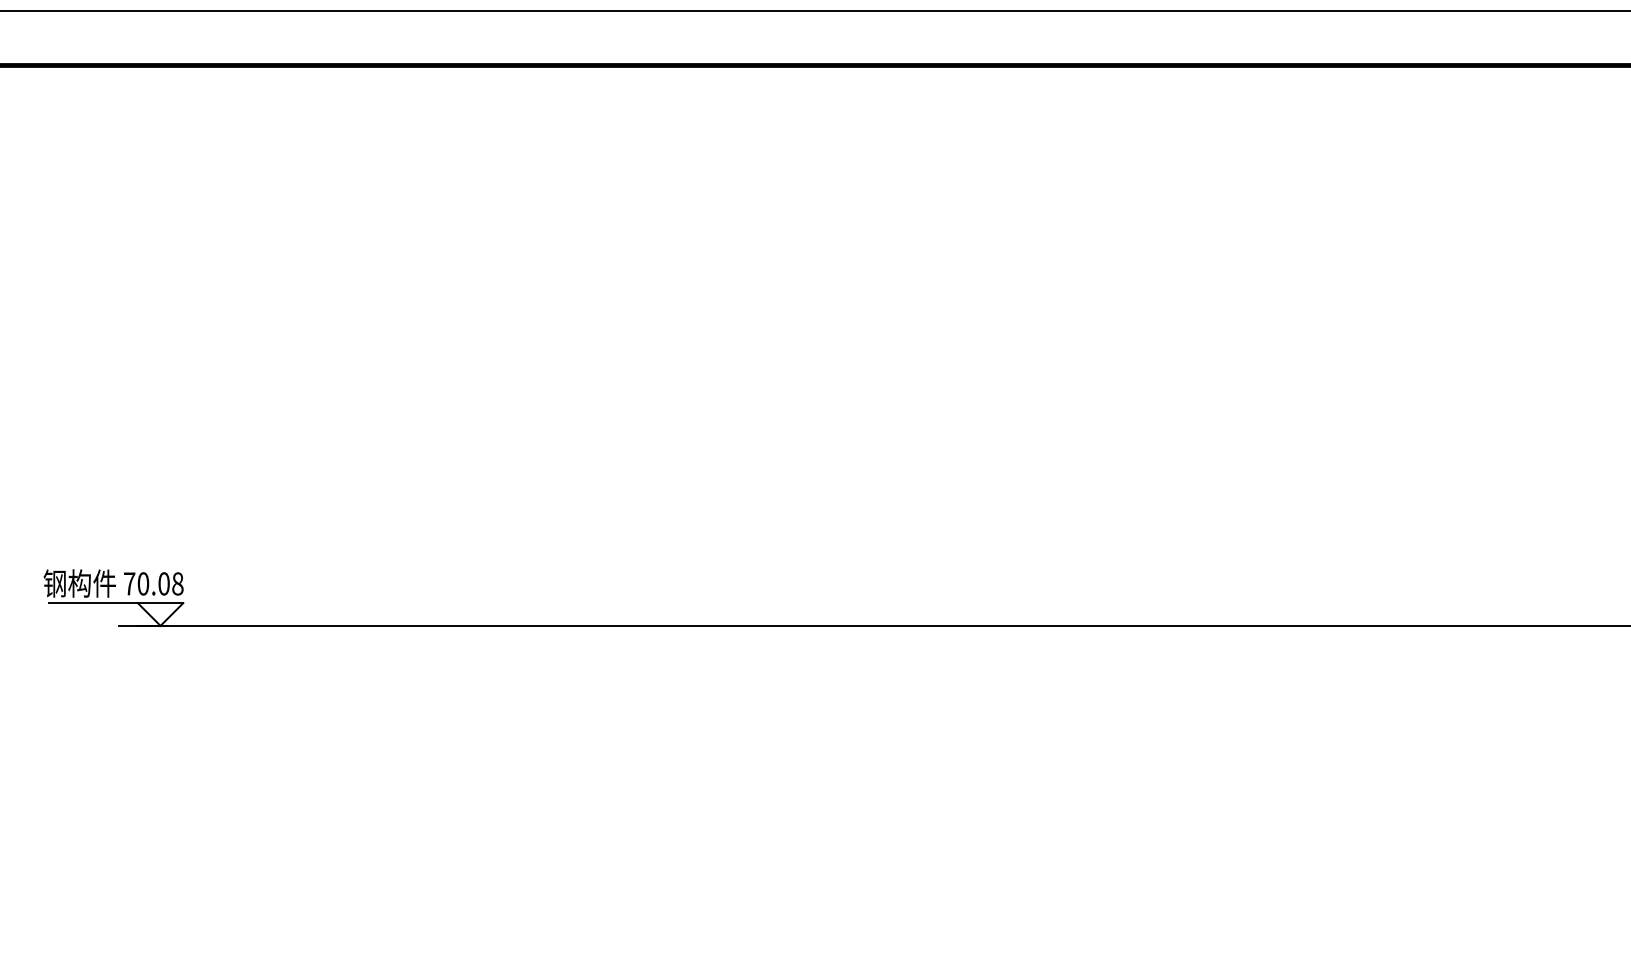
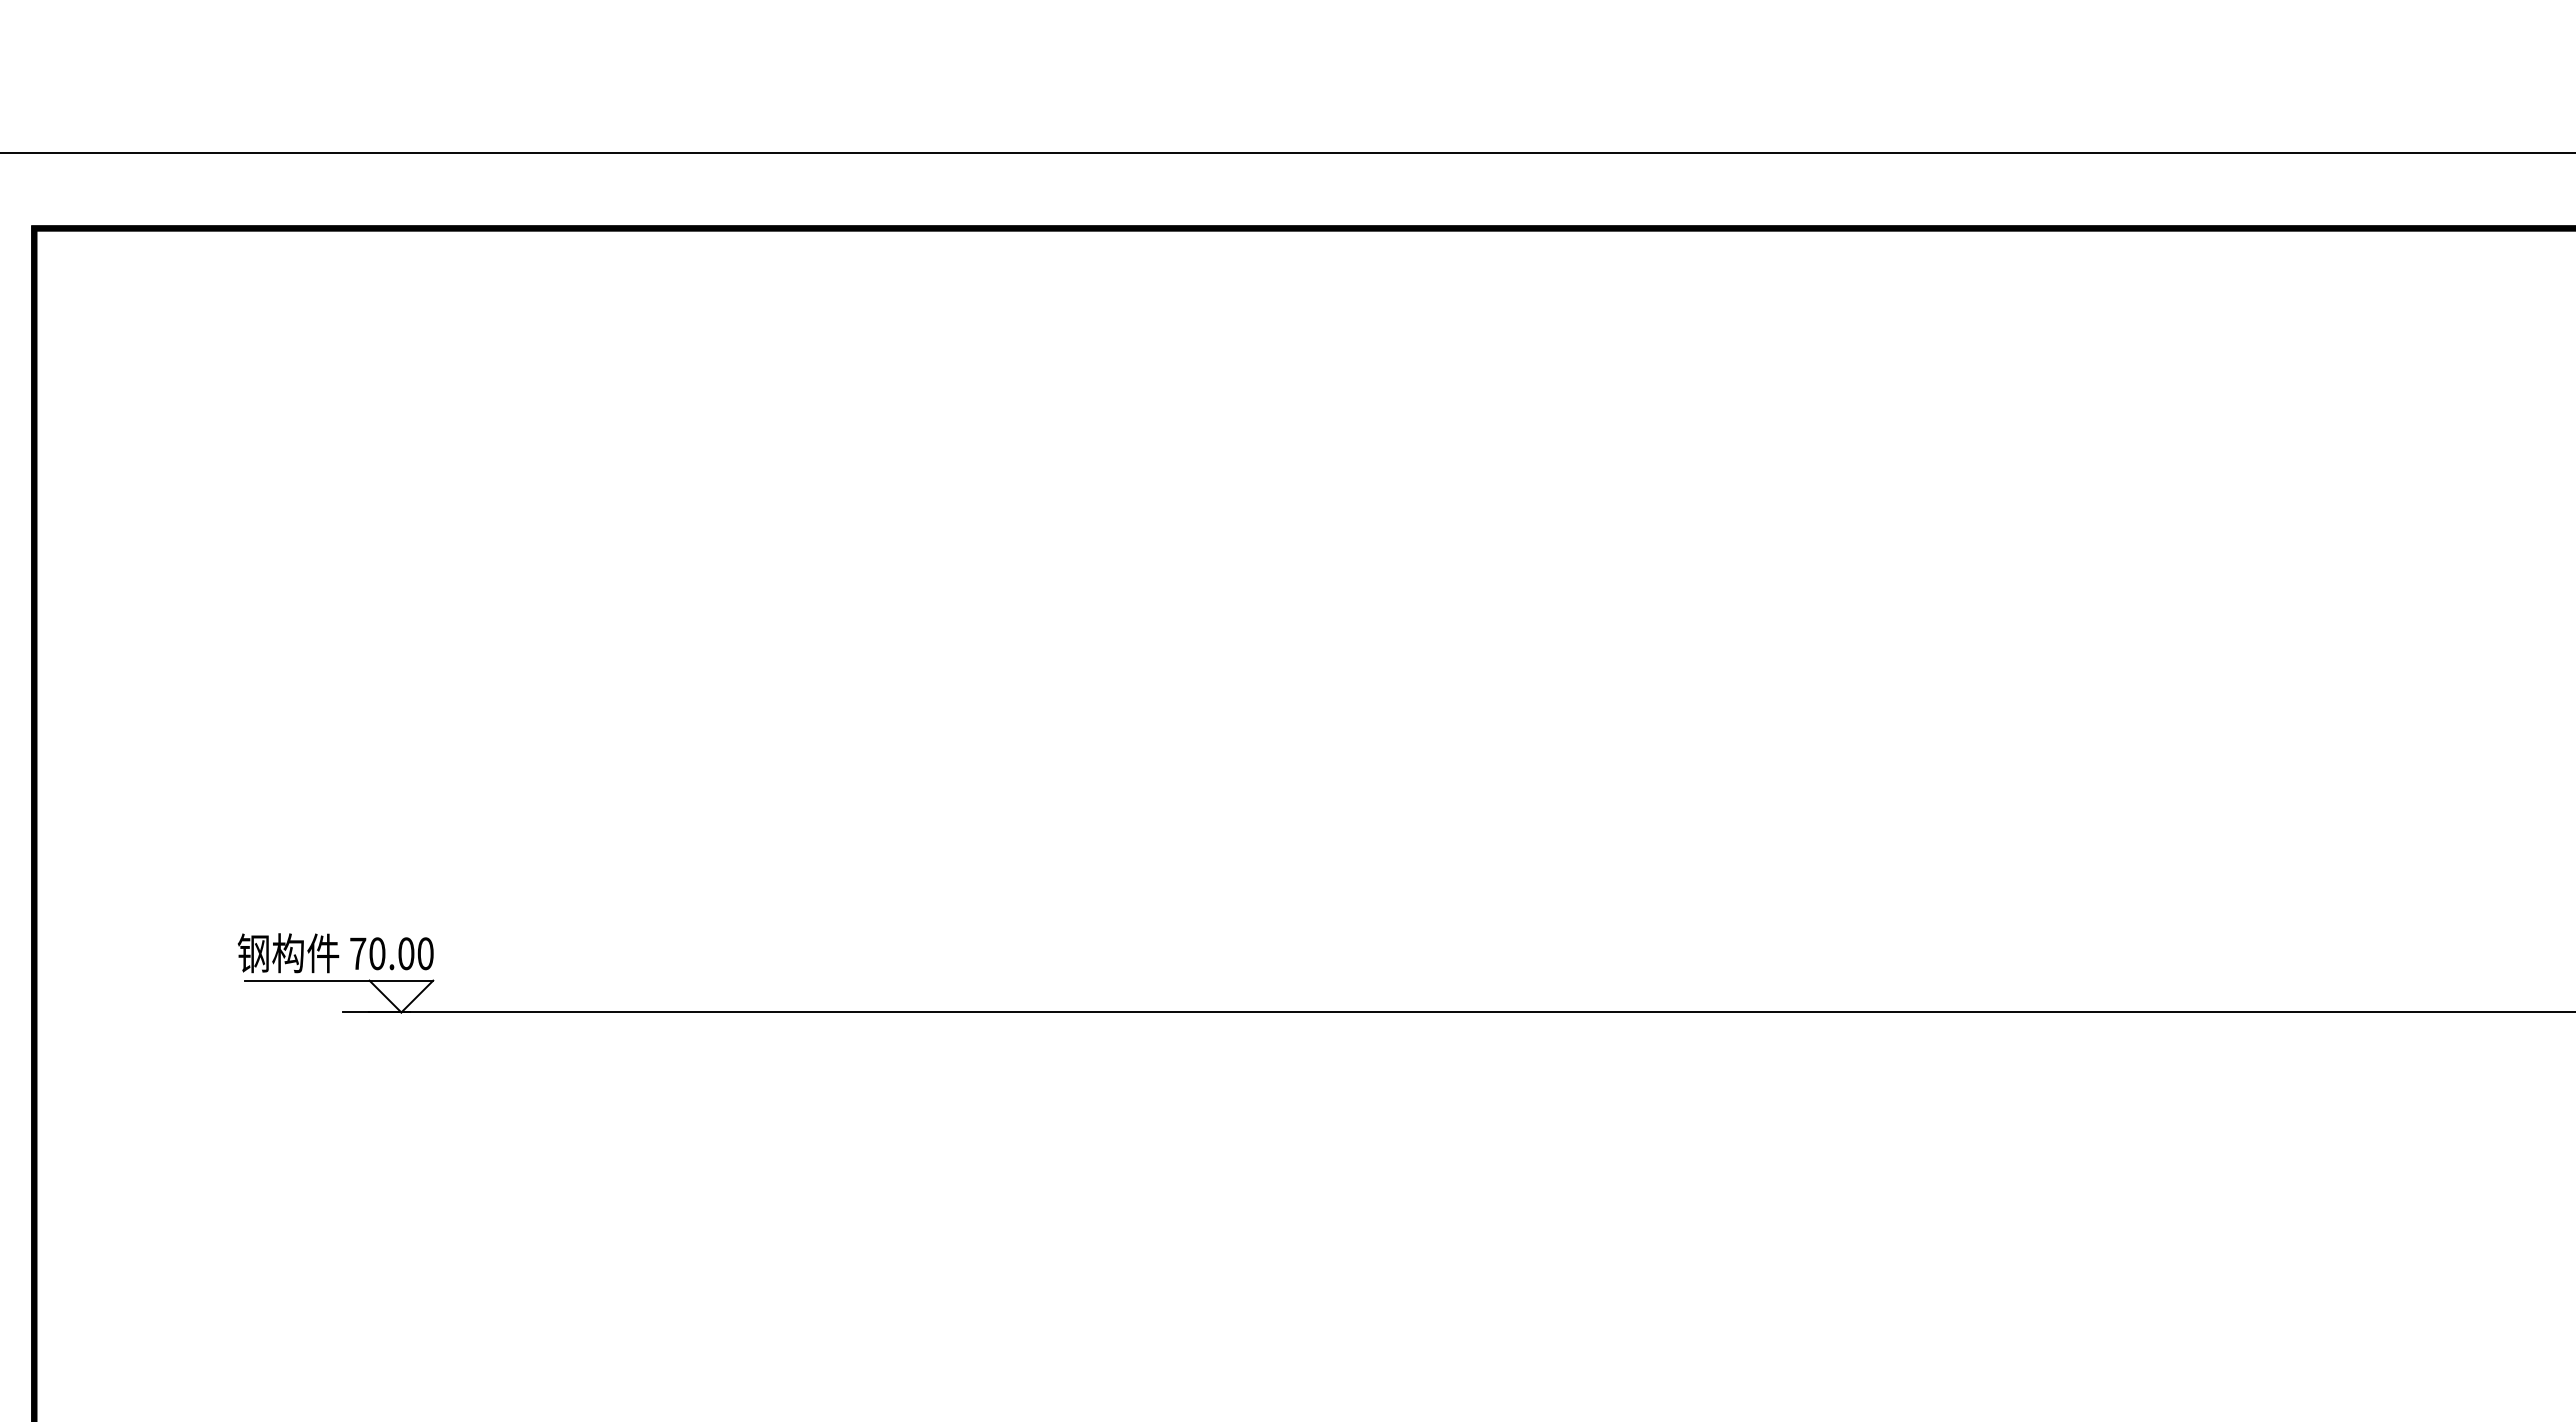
text: (177, 583) -> (425, 953), 70.08 -> 70.00

